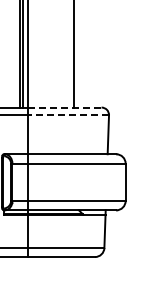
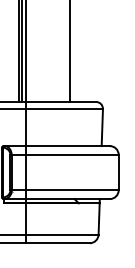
line: (65, 107) -> (61, 101), dashed -> solid
line: (68, 115) -> (64, 109), dashed -> solid

